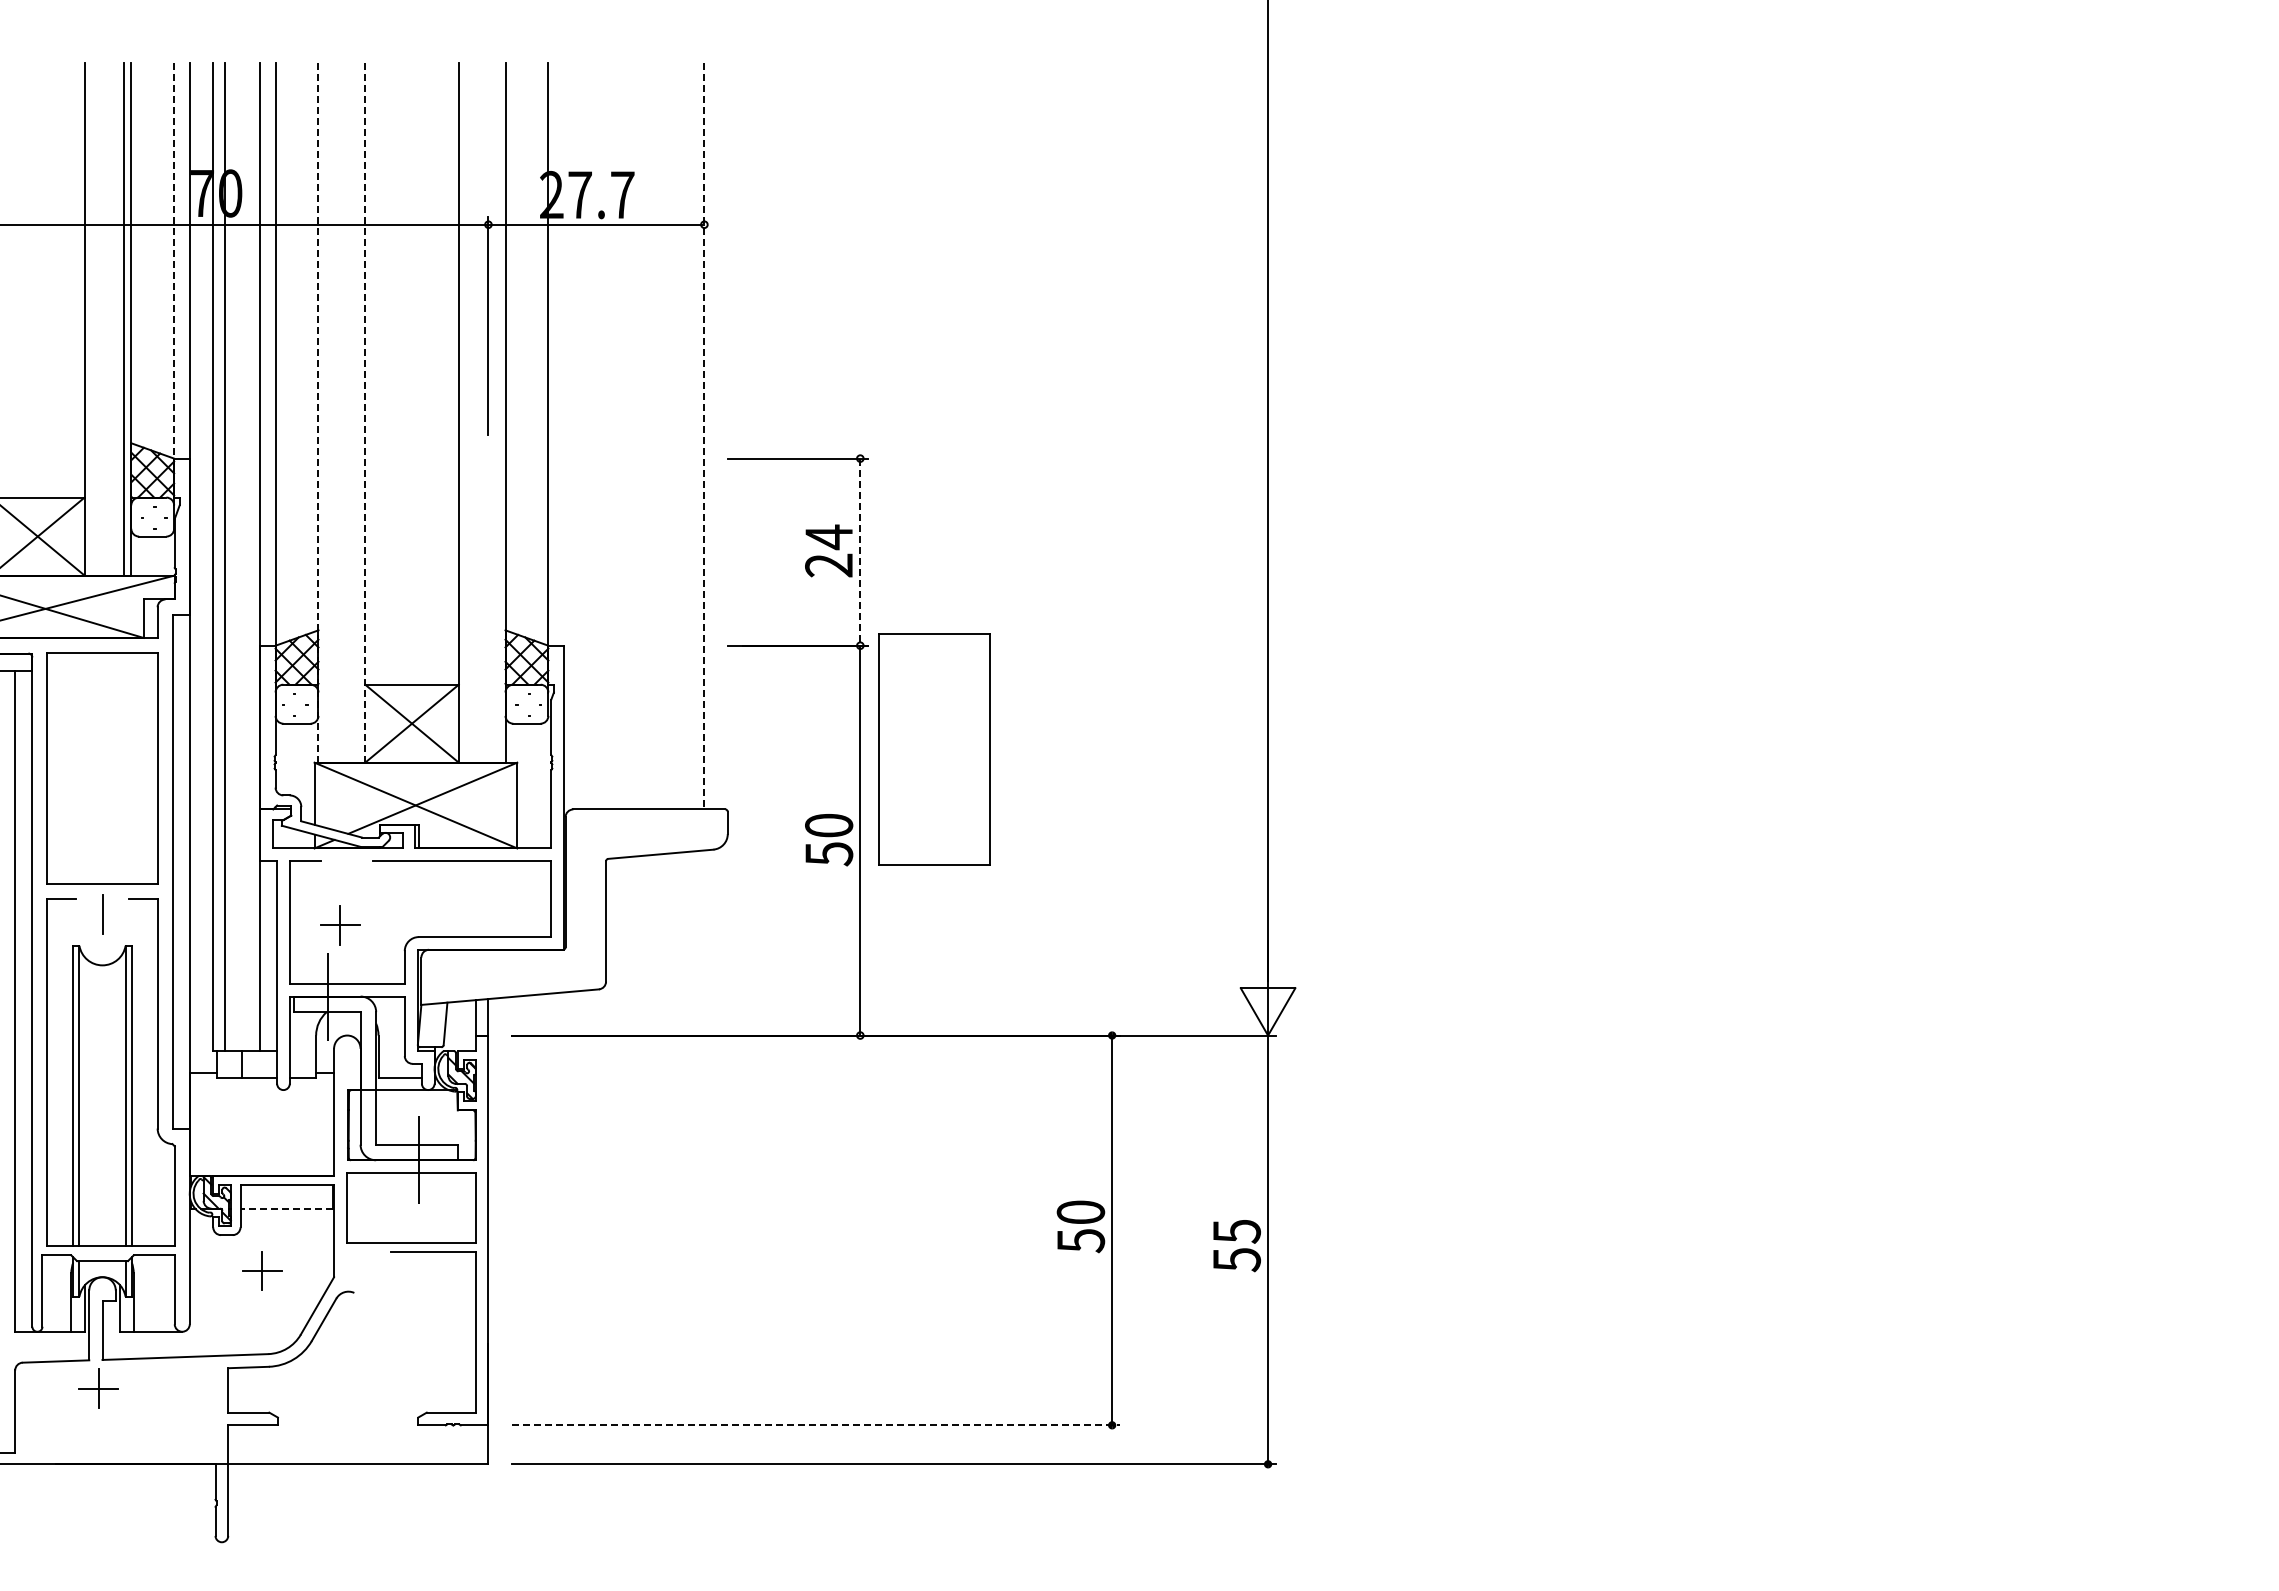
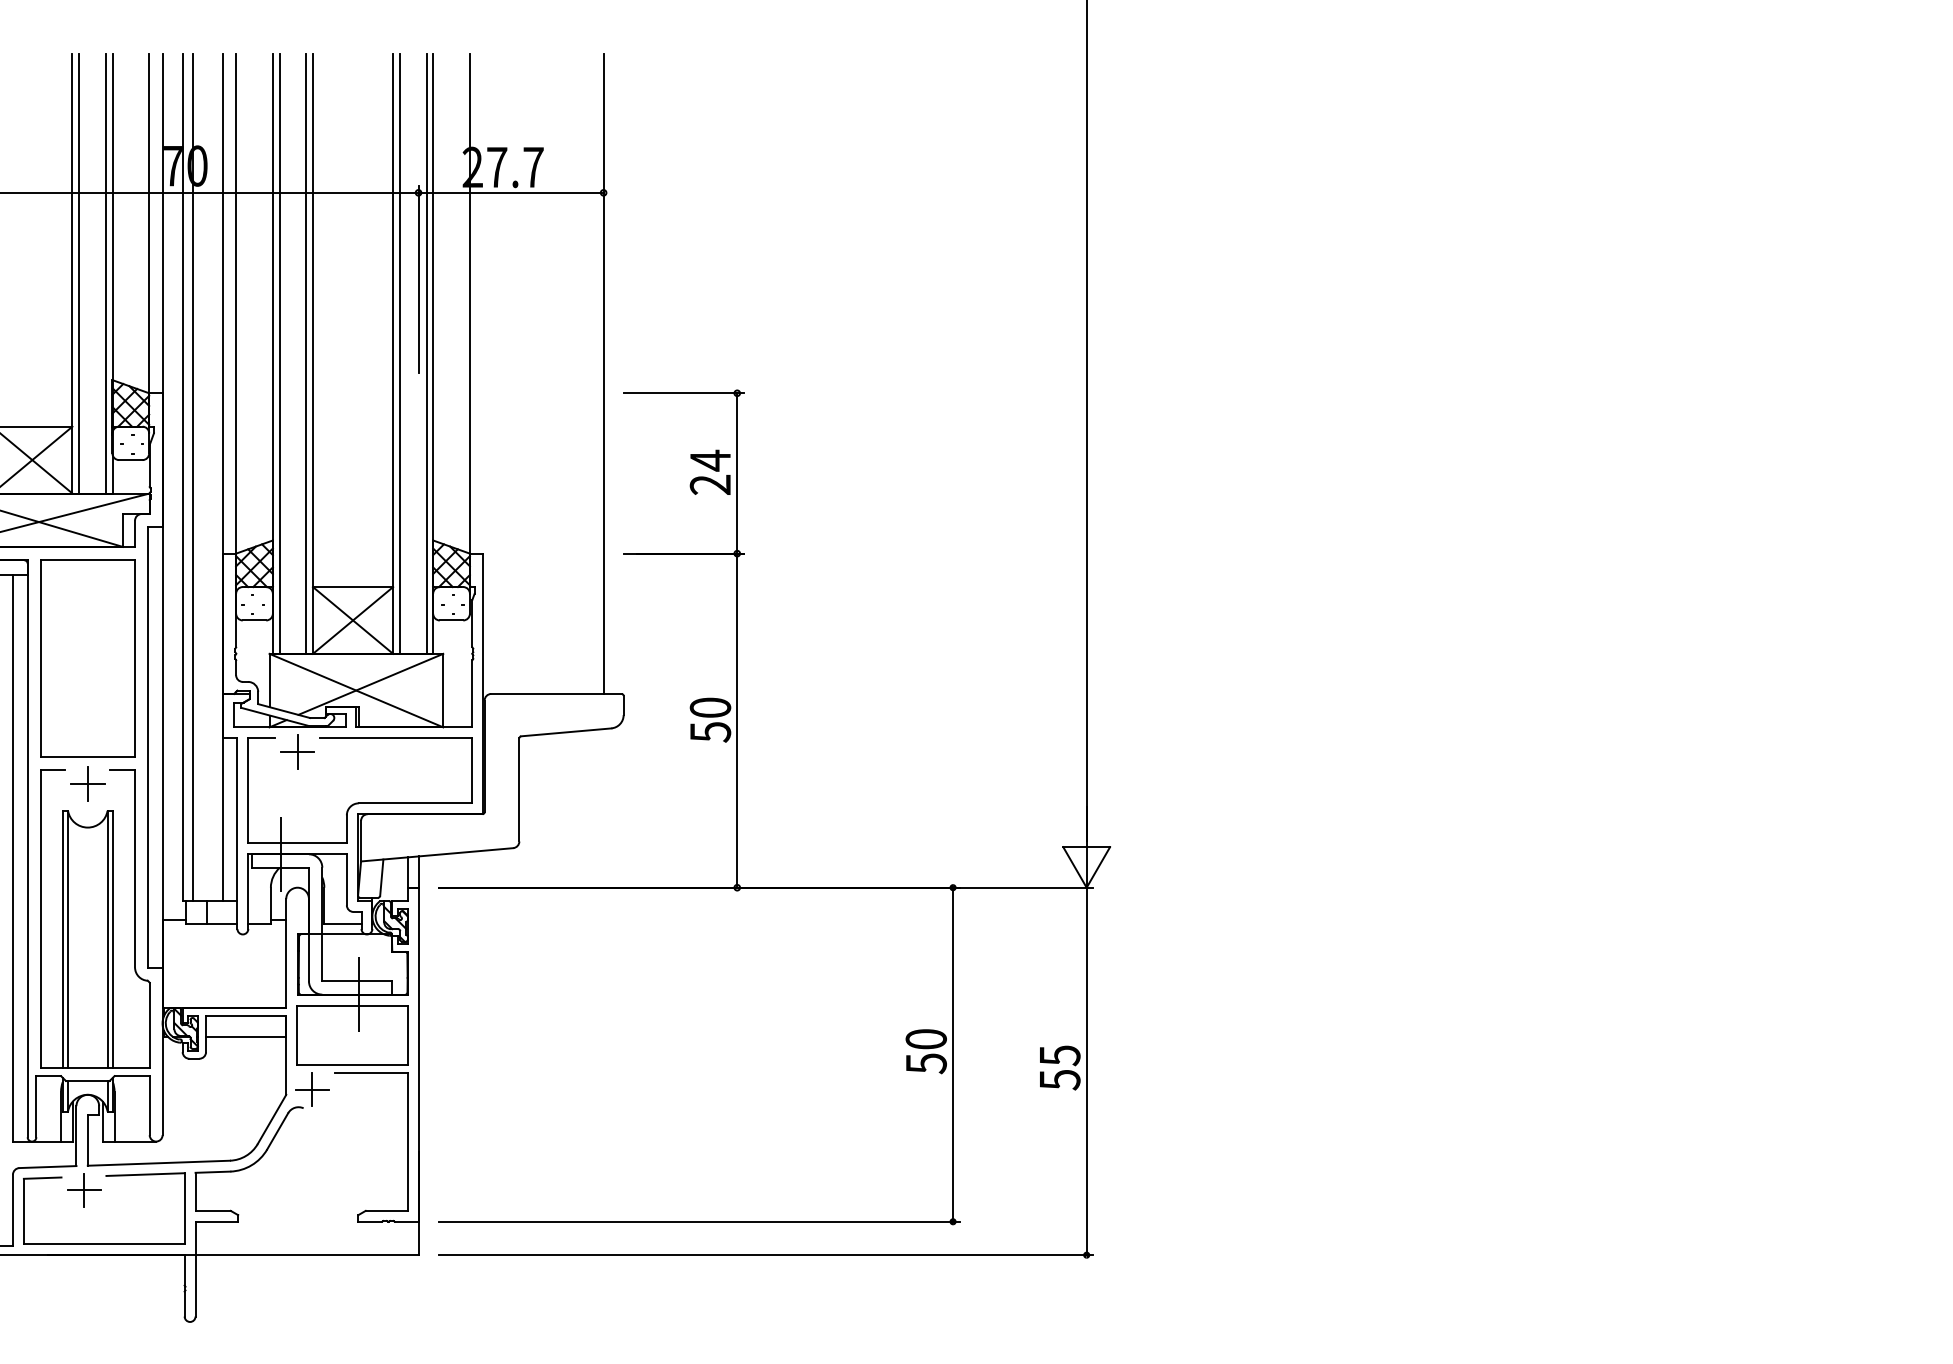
line: (174, 262) -> (149, 225), dashed -> solid
line: (92, 318) -> (79, 273), added
line: (318, 412) -> (272, 353), dashed -> solid
line: (326, 412) -> (279, 353), added
line: (357, 412) -> (306, 353), added
line: (365, 412) -> (313, 353), dashed -> solid
line: (466, 412) -> (399, 353), added
line: (497, 412) -> (426, 353), added
line: (704, 436) -> (603, 374), dashed -> solid
line: (860, 552) -> (737, 473), dashed -> solid
part: (934, 749) -> (800, 642), removed
line: (102, 914) -> (87, 783), added
part: (340, 925) -> (297, 752), moved
line: (286, 1209) -> (245, 1036), dashed -> solid
part: (262, 1270) -> (312, 1089), moved
part: (123, 1372) -> (105, 1176), added
line: (816, 1425) -> (699, 1221), dashed -> solid

